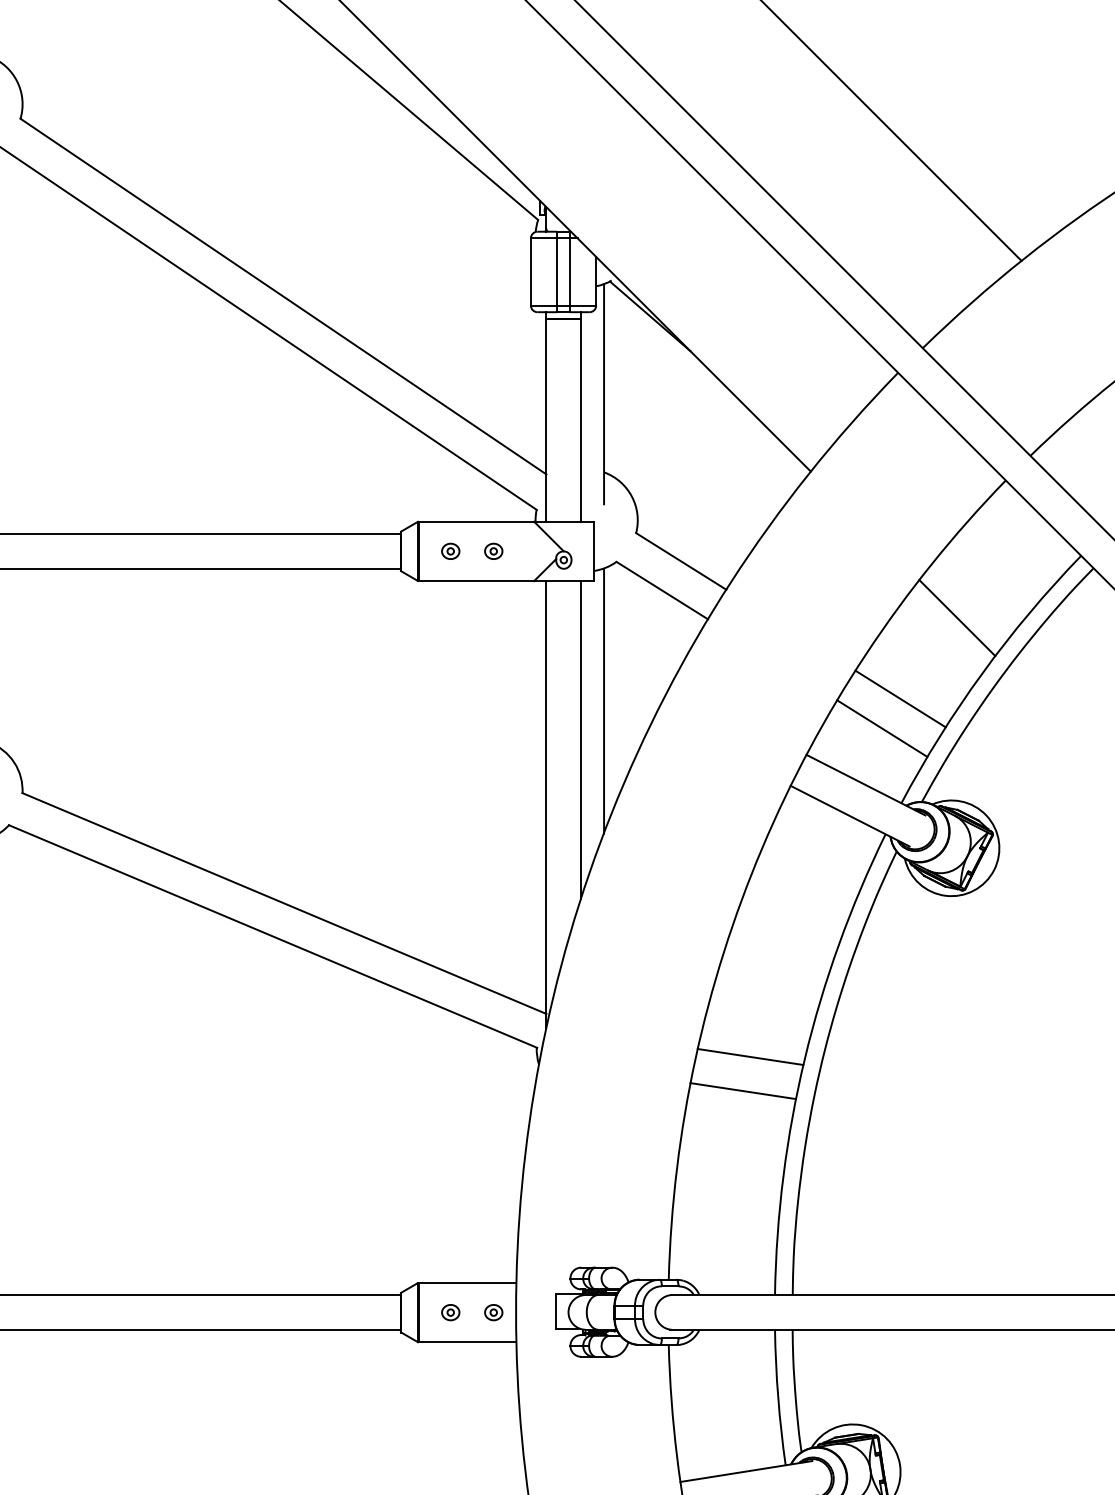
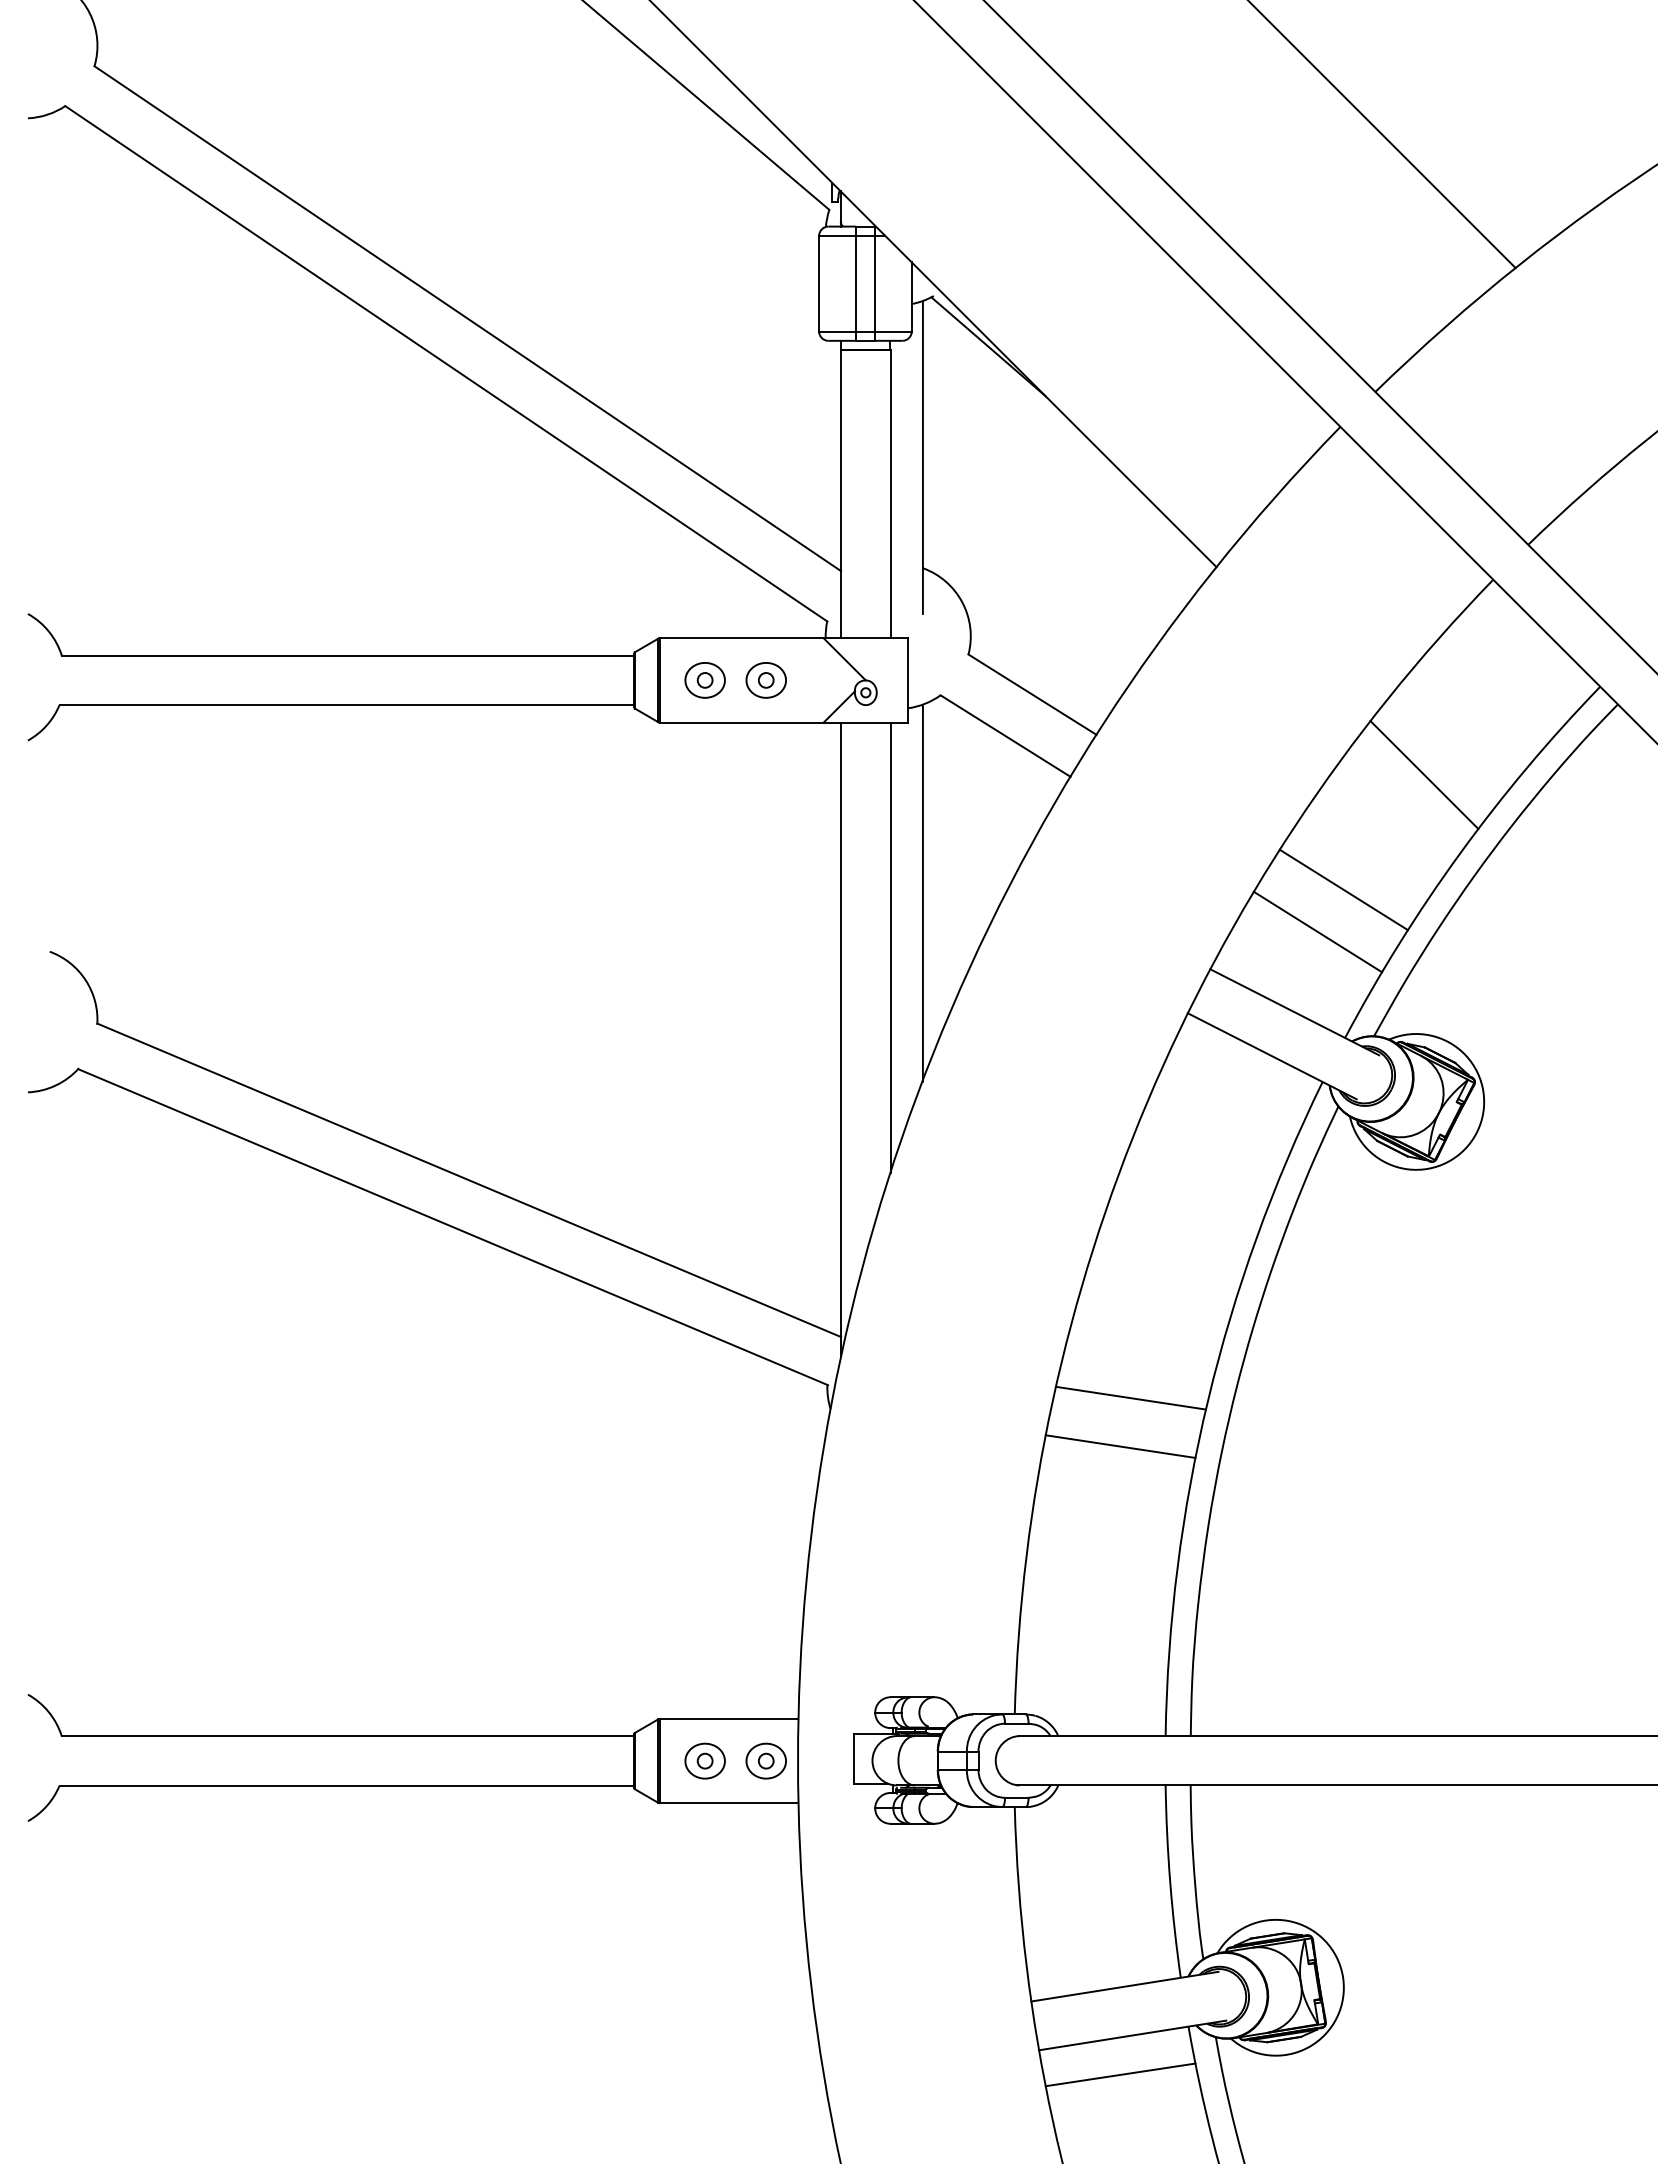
part: (450, 551) -> (705, 680), size x1.6
part: (493, 551) -> (766, 680), size x1.6
part: (450, 1312) -> (705, 1760), size x1.6
part: (493, 1312) -> (766, 1760), size x1.6

